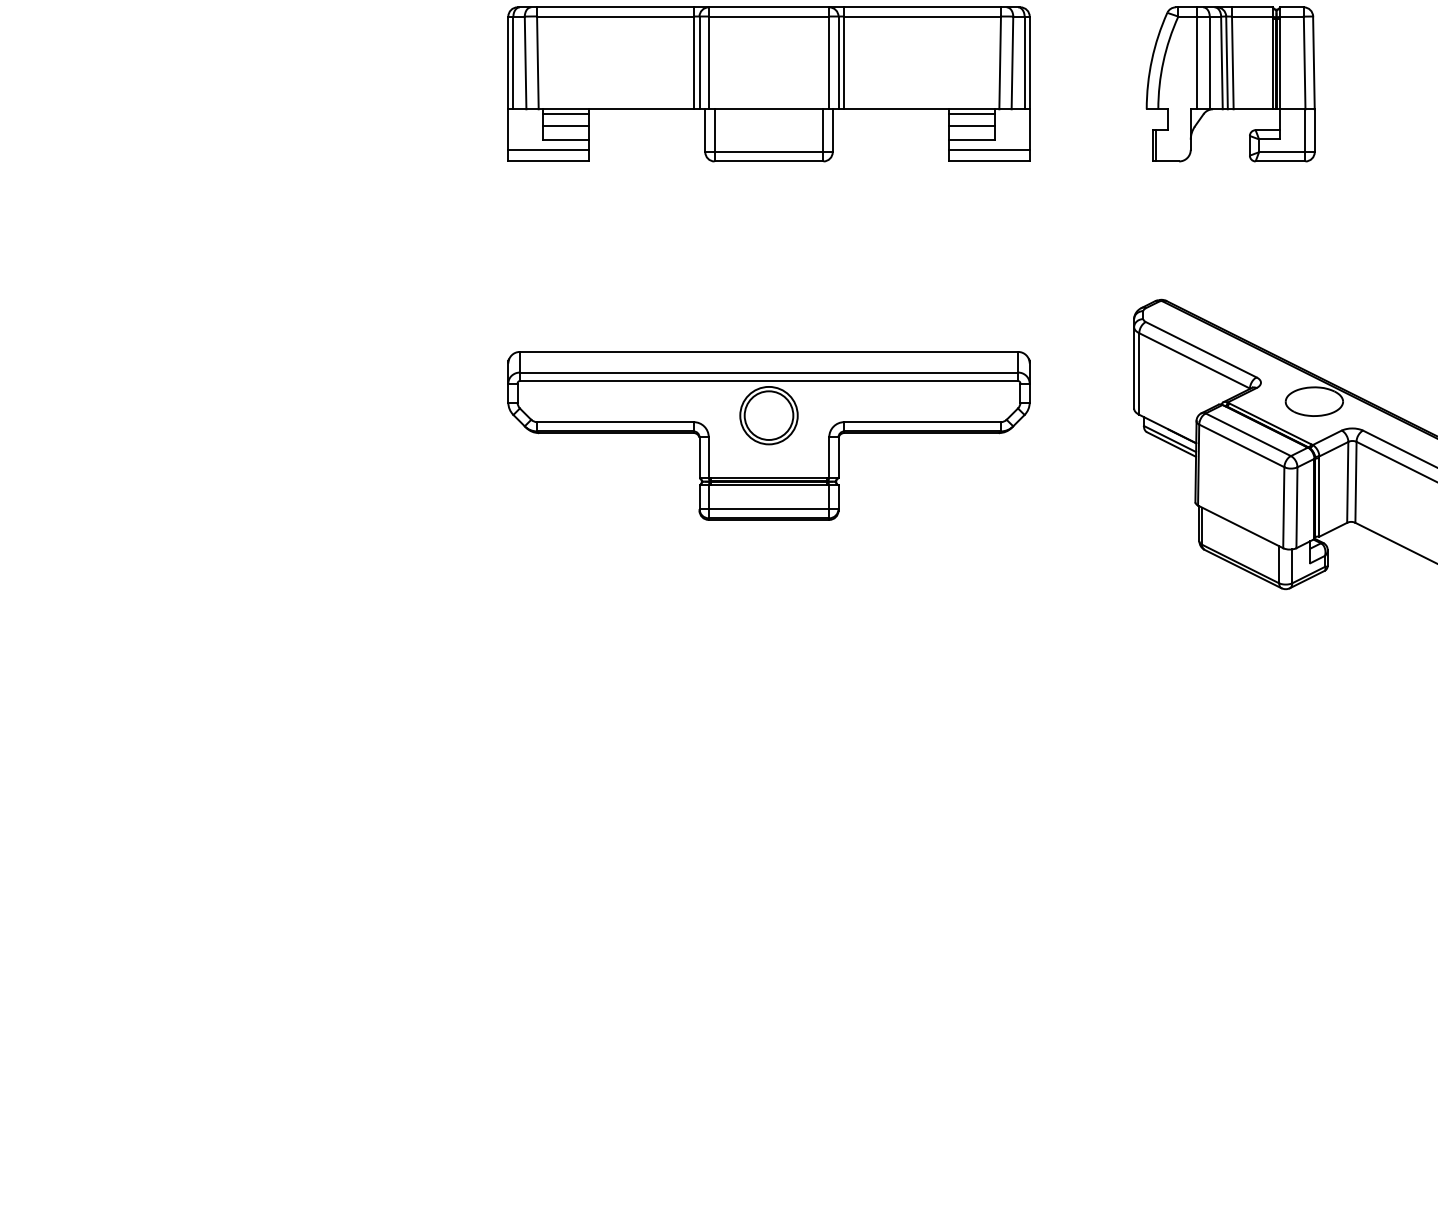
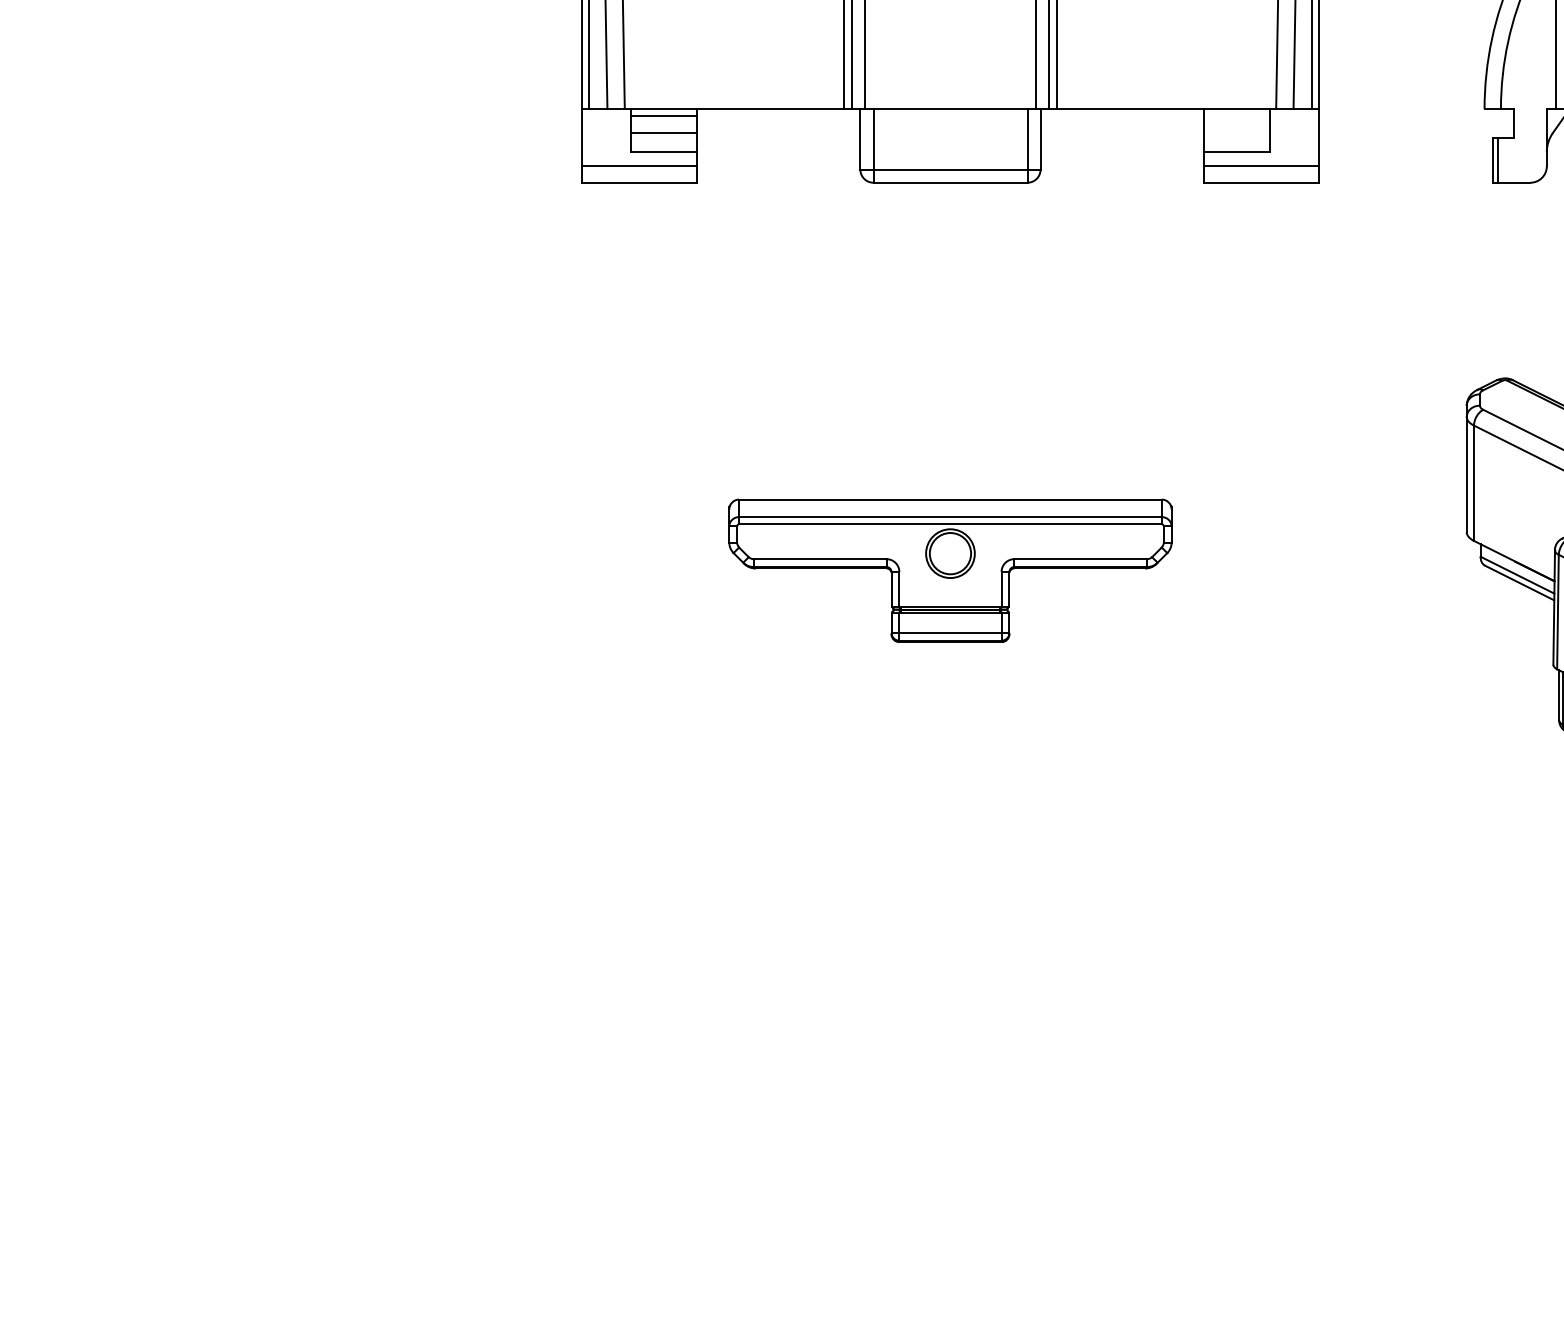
line: (971, 114) -> (1236, 116), removed
line: (971, 126) -> (1236, 133), removed
part: (768, 435) -> (949, 570), size x0.6

